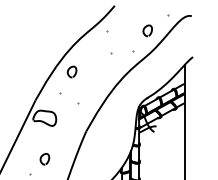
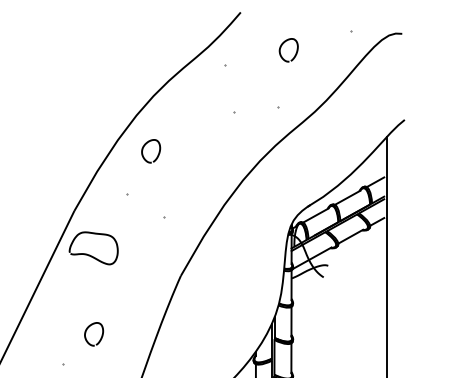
curve: (145, 28) -> (284, 45), moved

